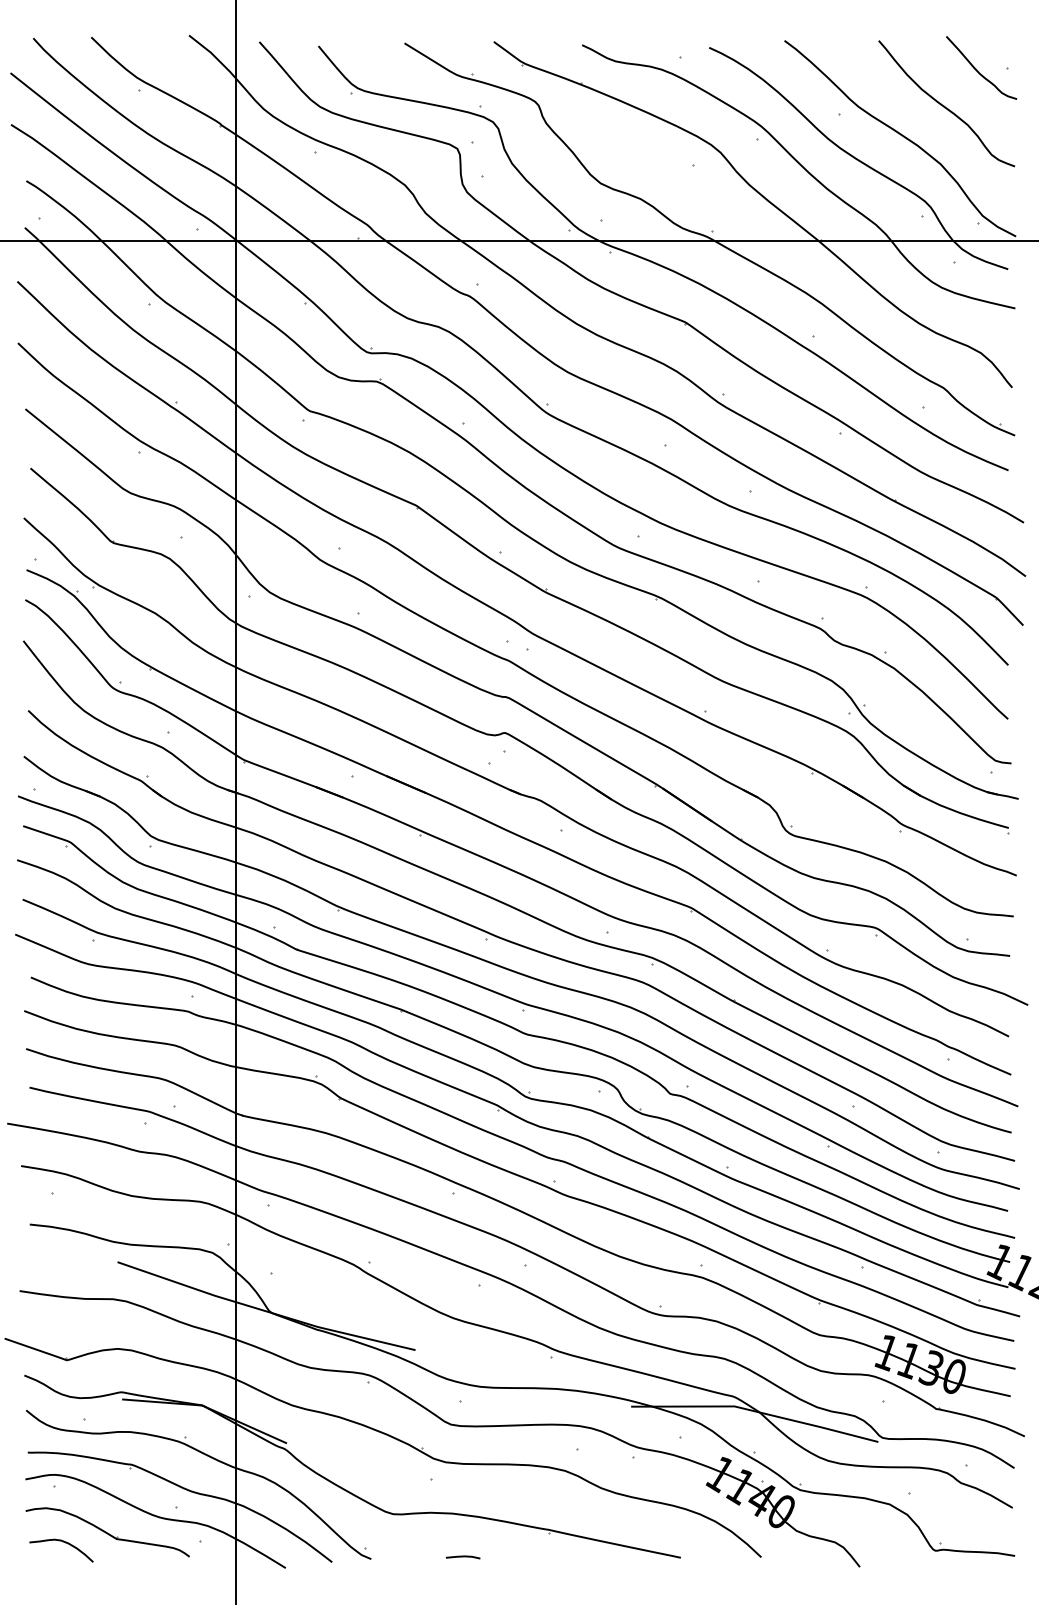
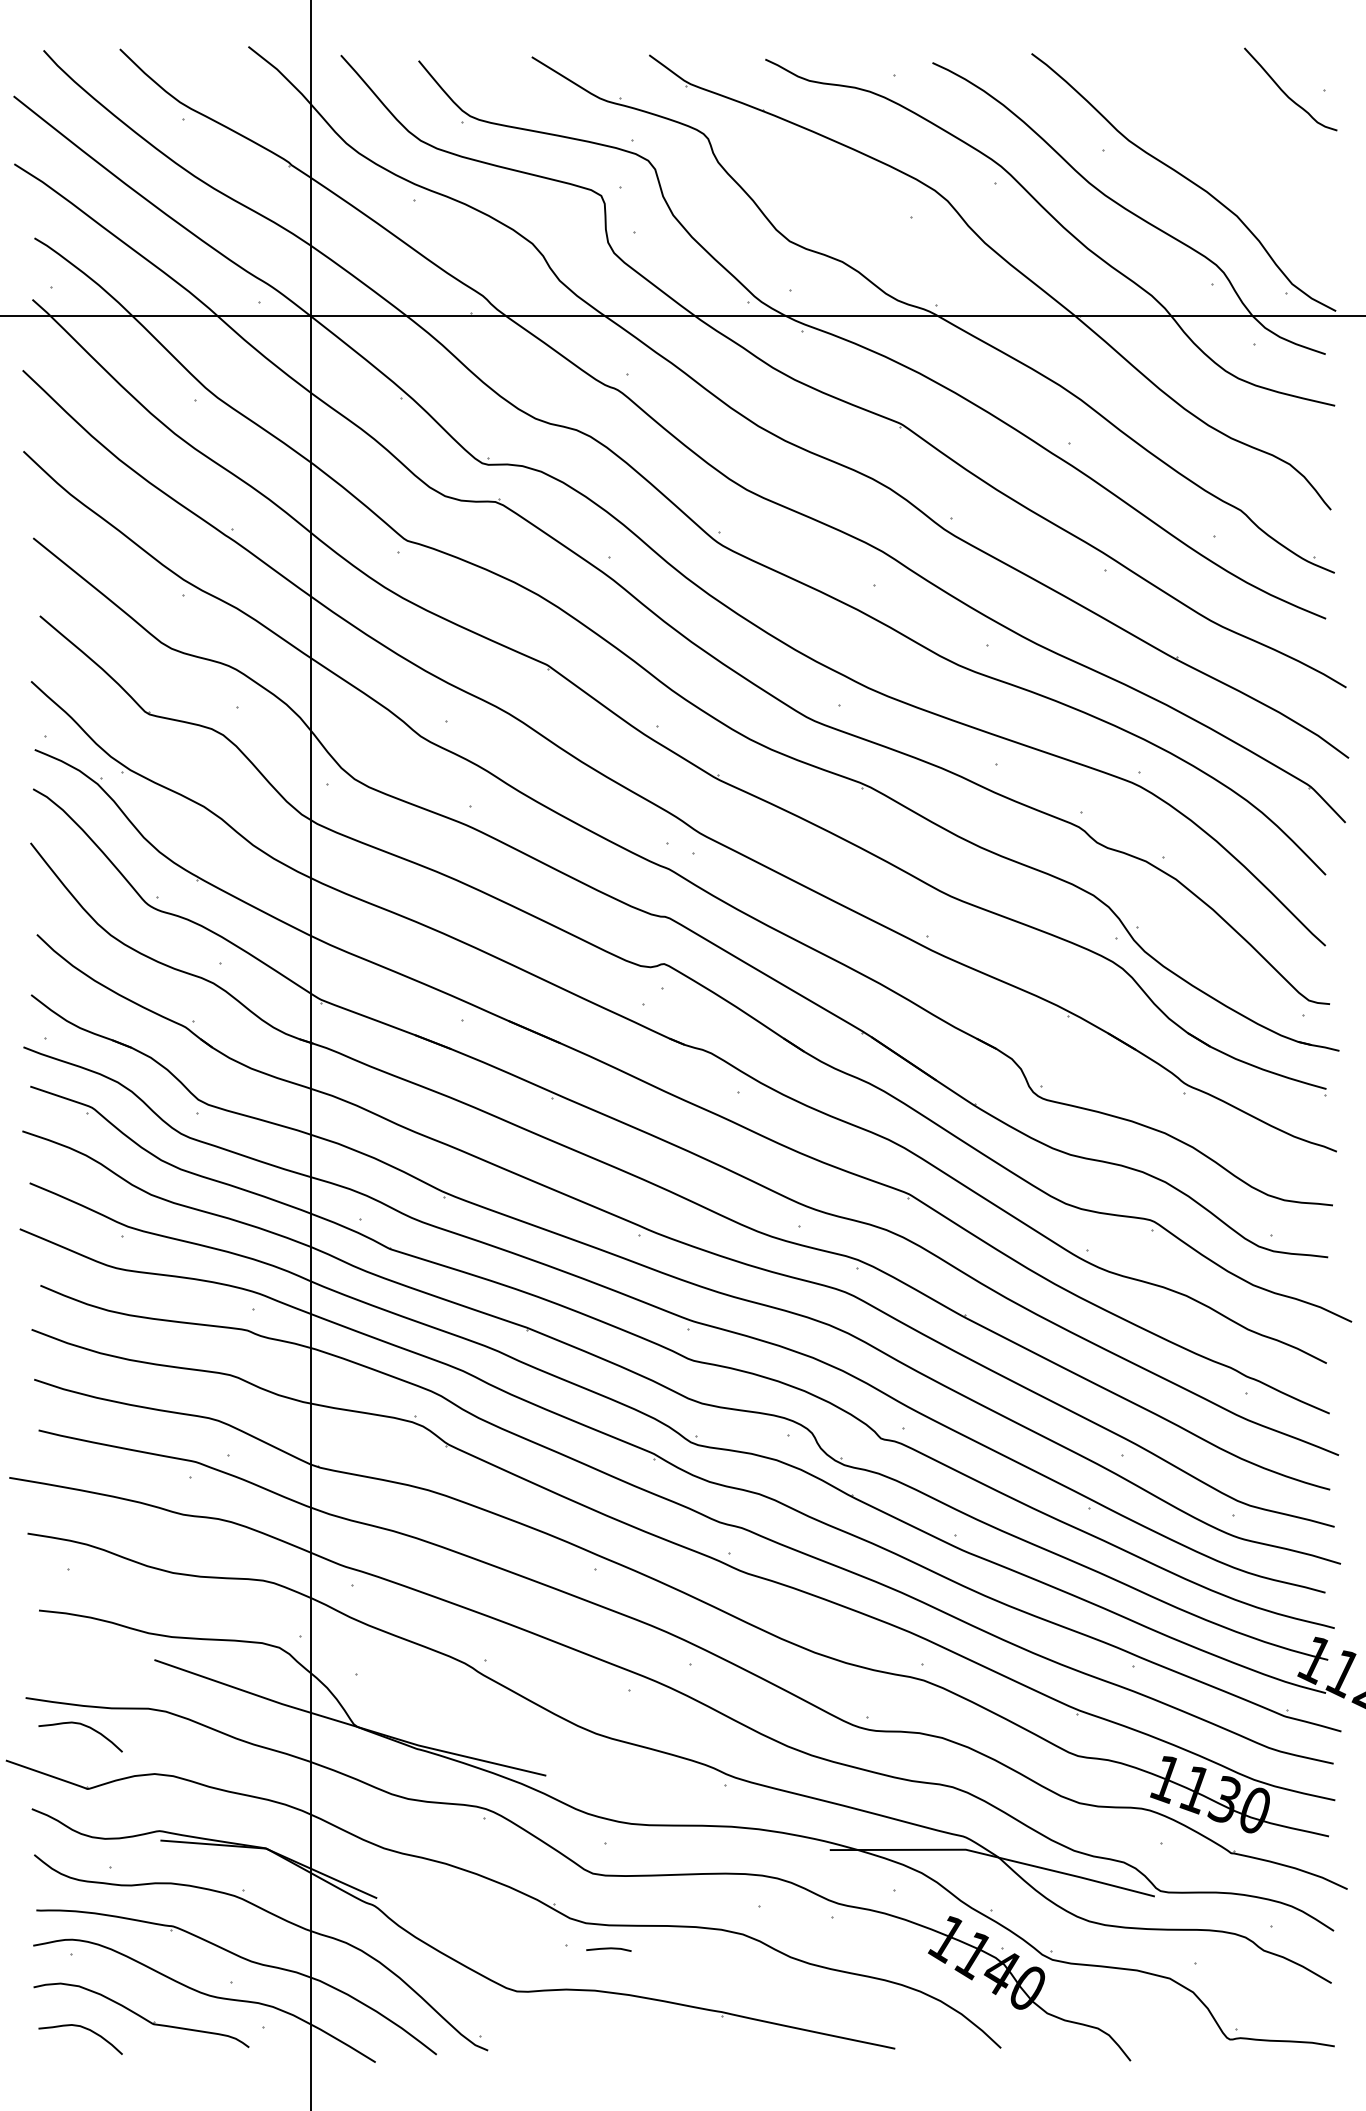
curve: (944, 105) -> (1241, 138), removed
curve: (62, 1312) -> (81, 1726), added
line: (463, 1557) -> (609, 1949), moved

